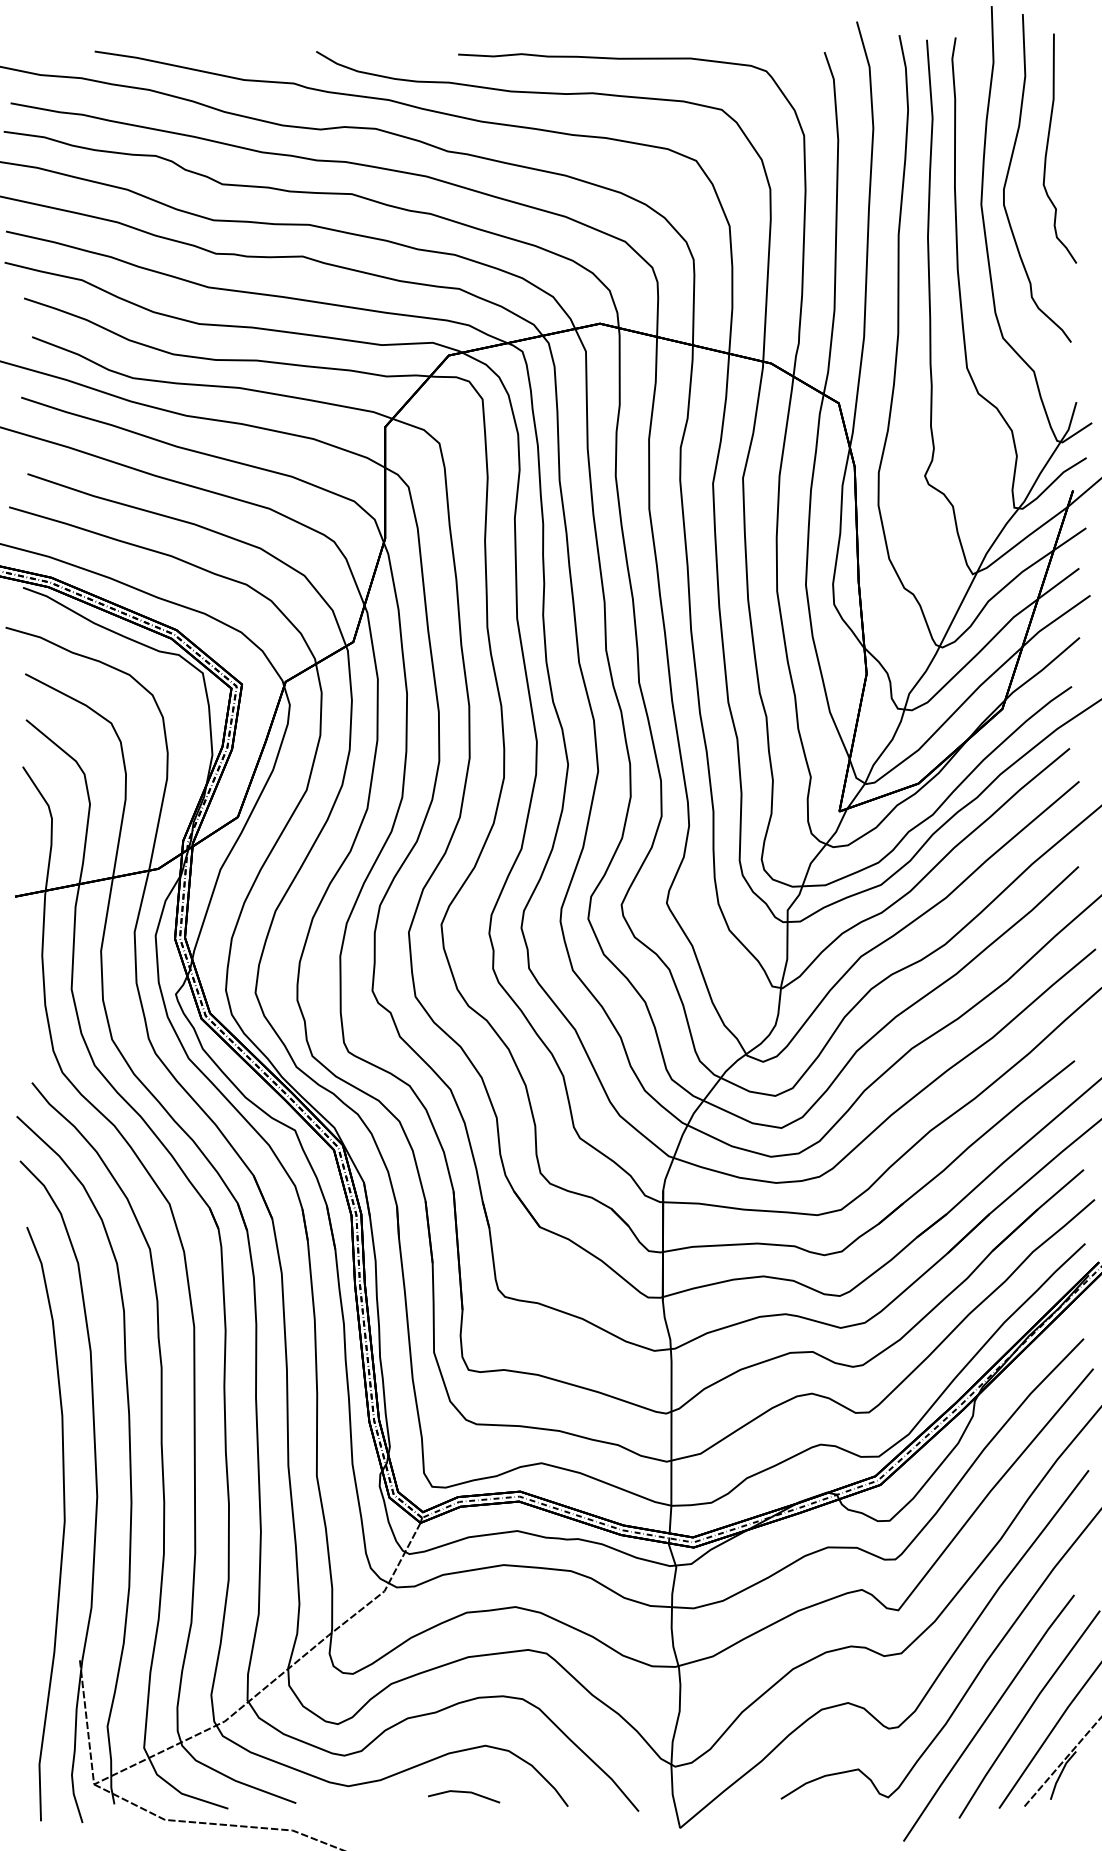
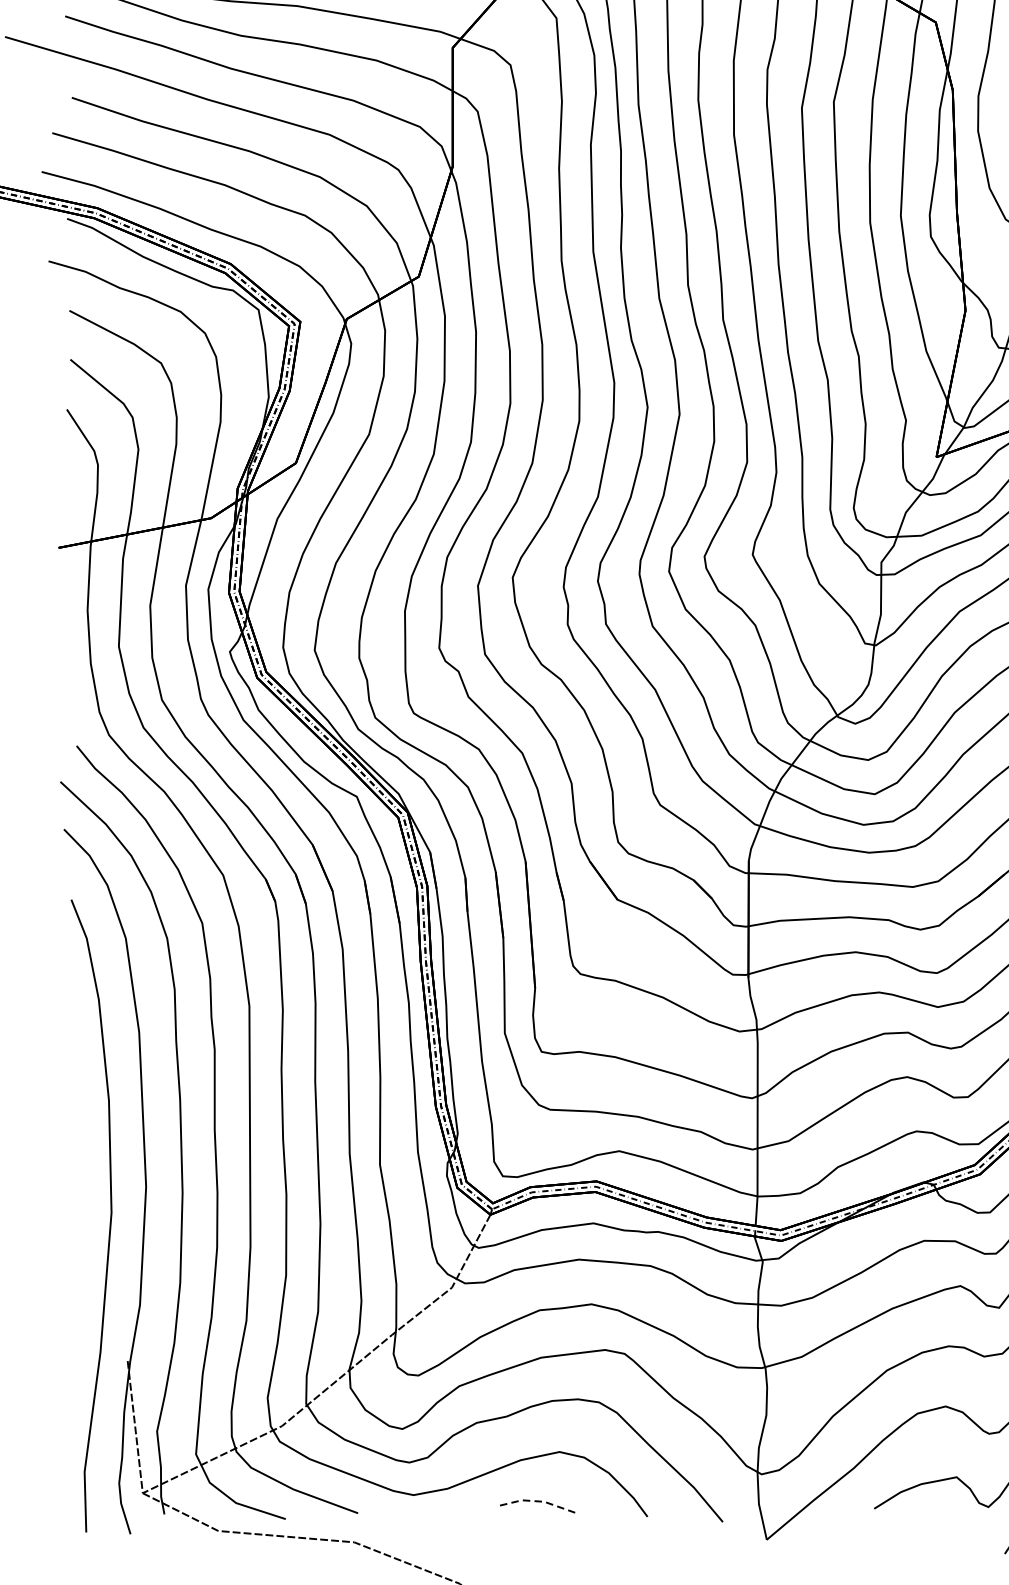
line: (464, 1792) -> (537, 1501), solid -> dashed

